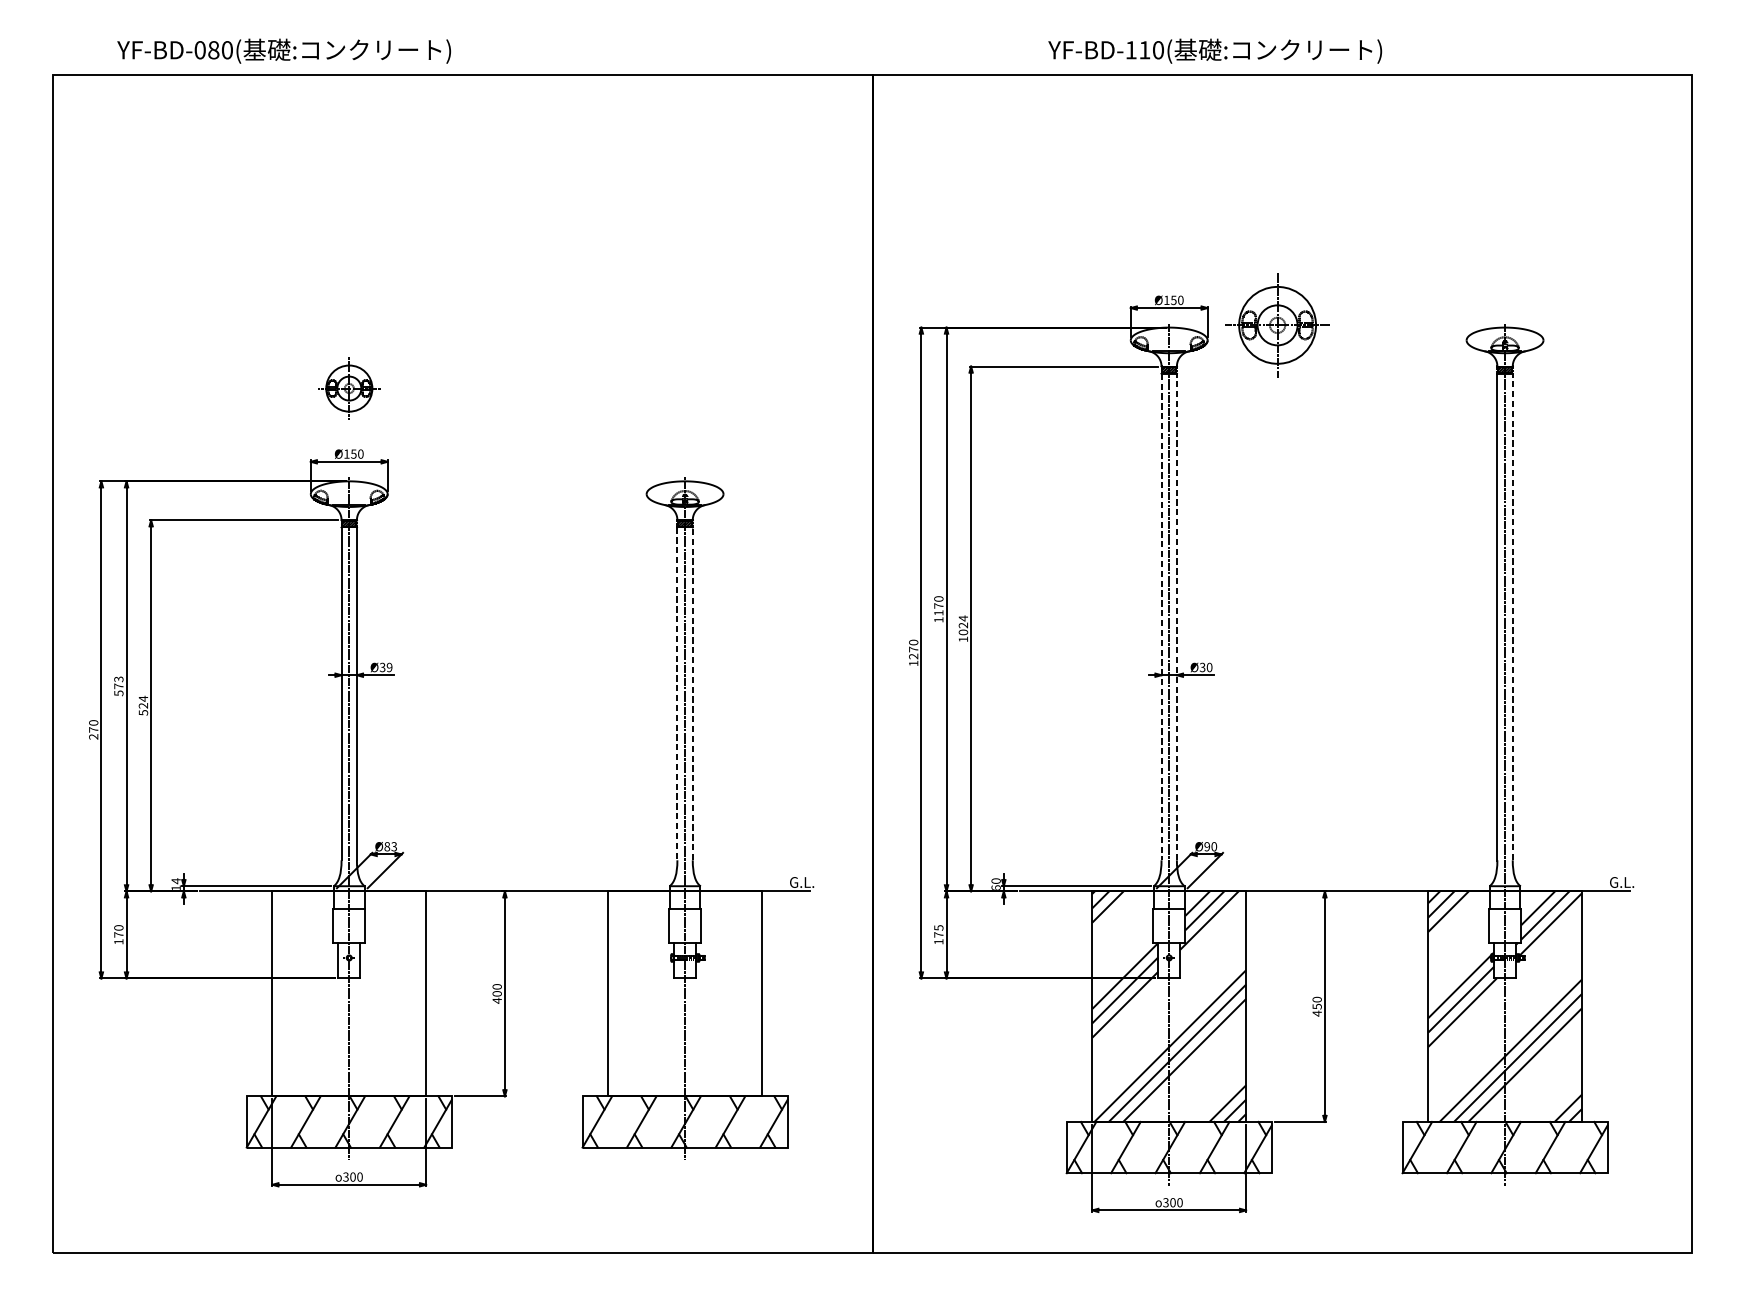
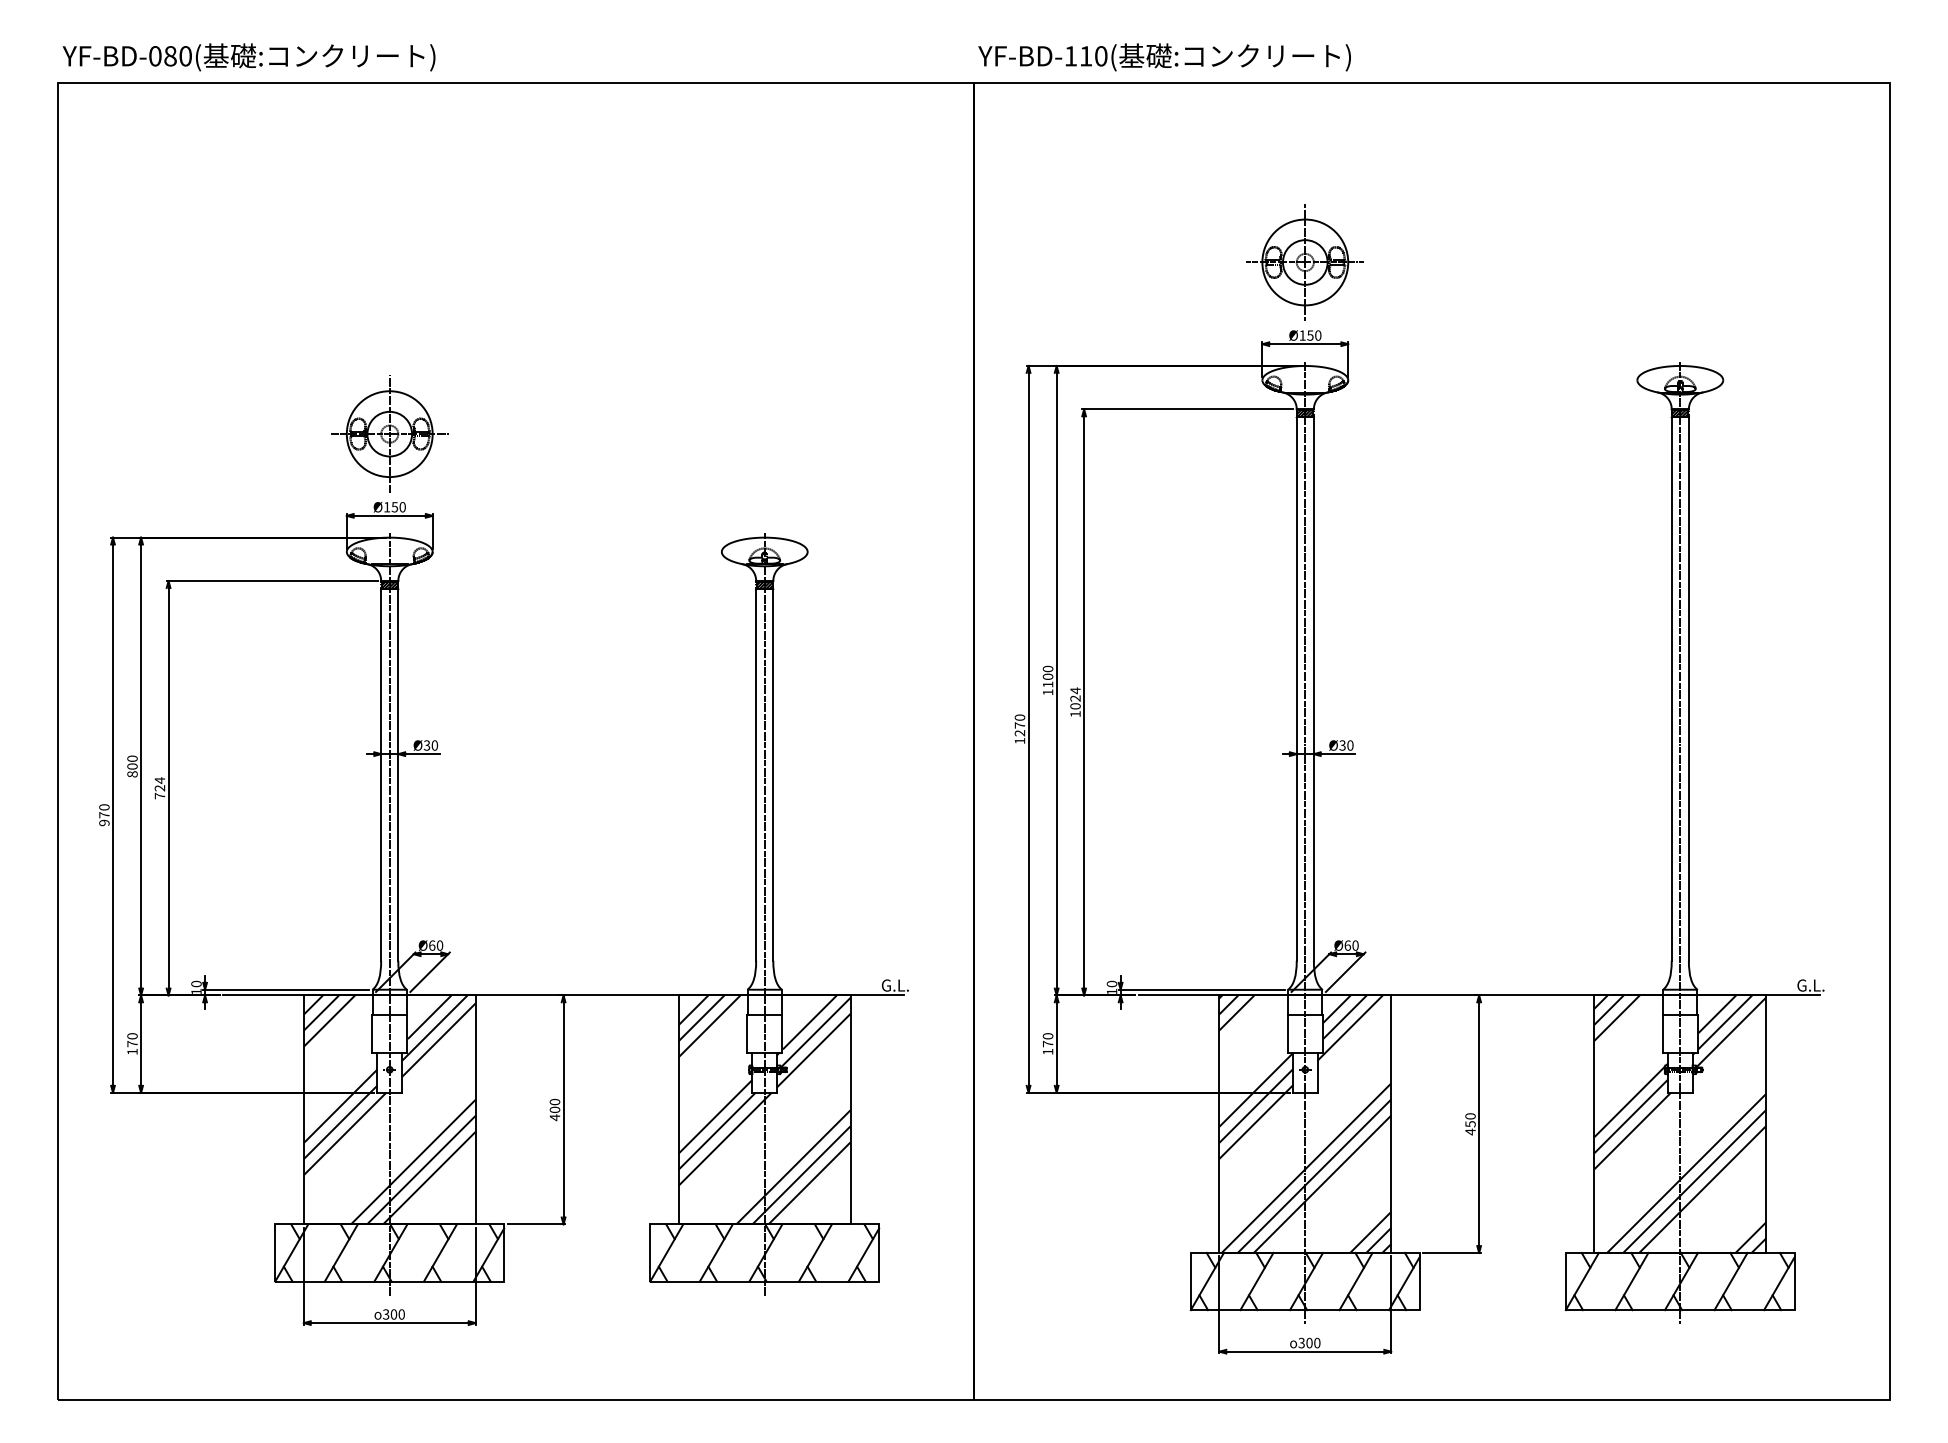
text: (283, 51) -> (248, 57), moved
text: (1215, 51) -> (1164, 57), moved
part: (1276, 325) -> (1304, 262), moved
part: (349, 388) -> (389, 433), size x1.67
text: (938, 605) -> (1047, 676), 1170 -> 1100
line: (1161, 617) -> (1296, 689), dashed -> solid
line: (1176, 617) -> (1313, 689), dashed -> solid
line: (1512, 617) -> (1688, 689), dashed -> solid
text: (389, 667) -> (434, 745), Ø39 -> Ø30
text: (118, 686) -> (132, 766), 573 -> 800
line: (692, 693) -> (773, 774), dashed -> solid
line: (677, 694) -> (756, 775), dashed -> solid
text: (143, 712) -> (160, 795), 524 -> 724
text: (93, 736) -> (104, 822), 270 -> 970
text: (391, 846) -> (436, 945), Ø83 -> Ø60
text: (1207, 846) -> (1347, 945), Ø90 -> Ø60
text: (176, 880) -> (196, 983), 14 -> 10
text: (995, 886) -> (1111, 990), 60 -> 10
text: (938, 928) -> (1047, 1036), 175 -> 170
hatch: (349, 993) -> (389, 1109), added
hatch: (684, 993) -> (764, 1109), added

